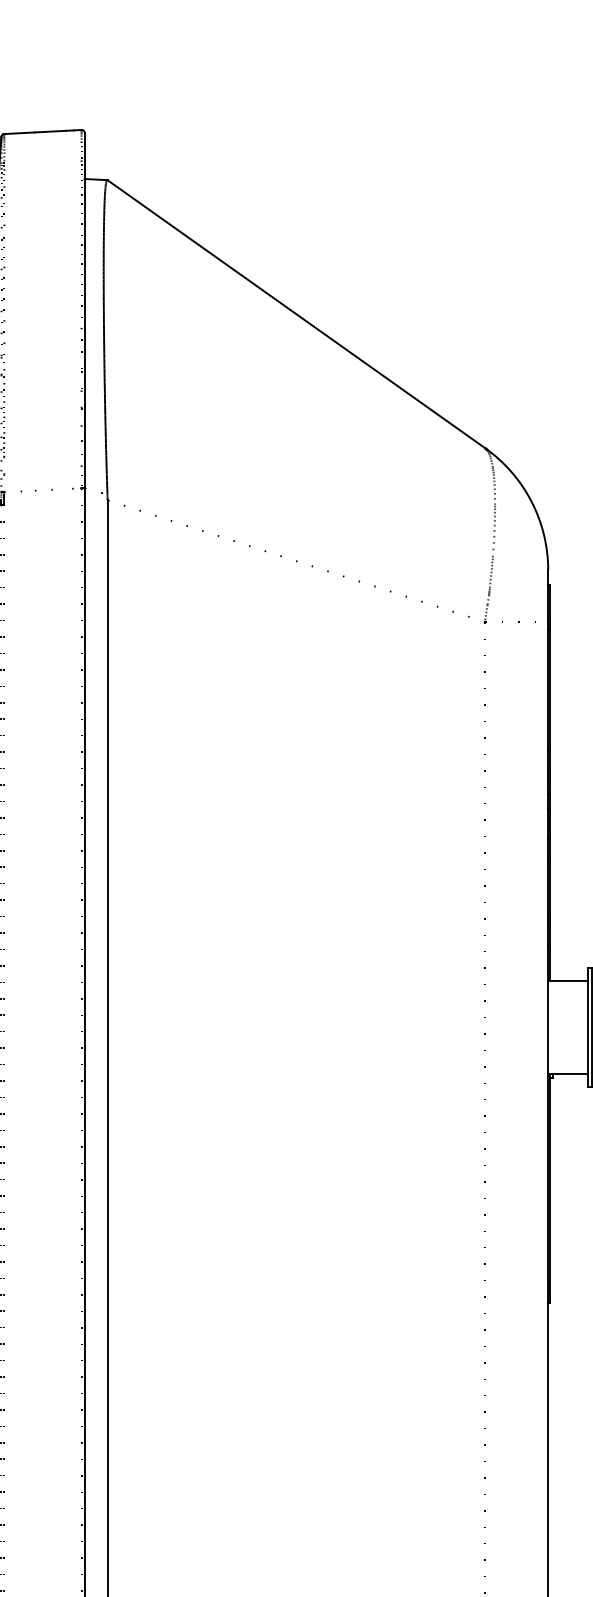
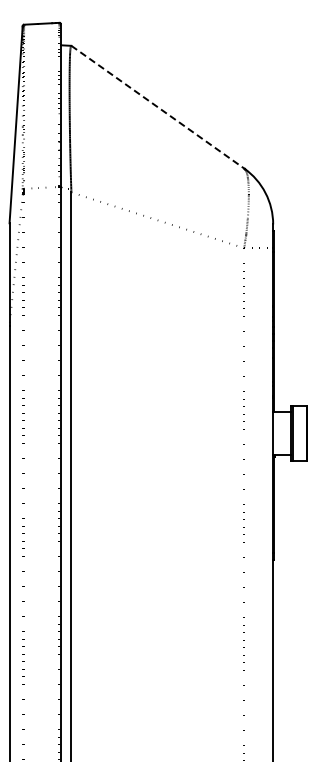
line: (297, 314) -> (158, 107), solid -> dashed

